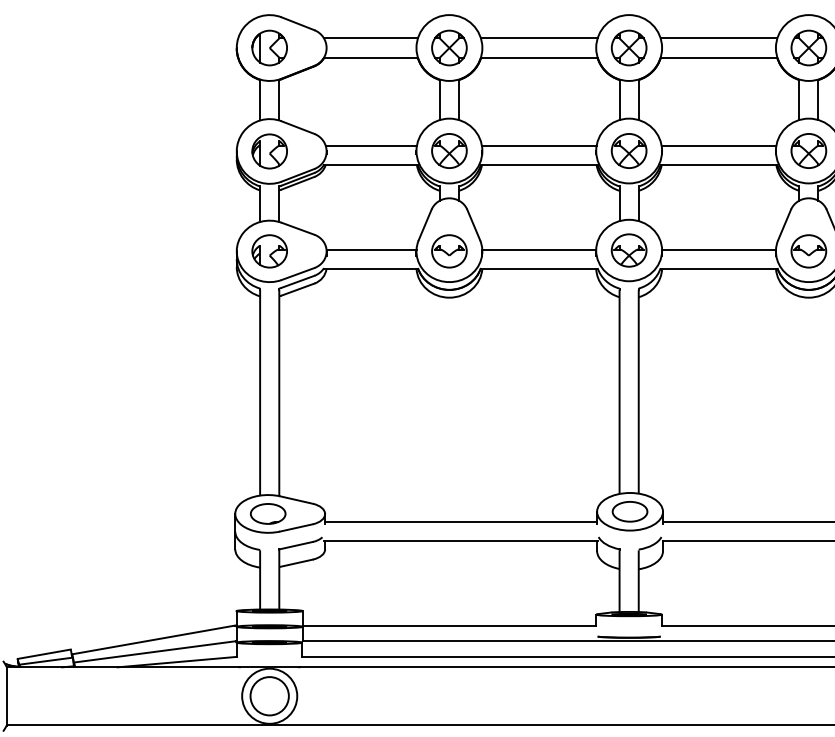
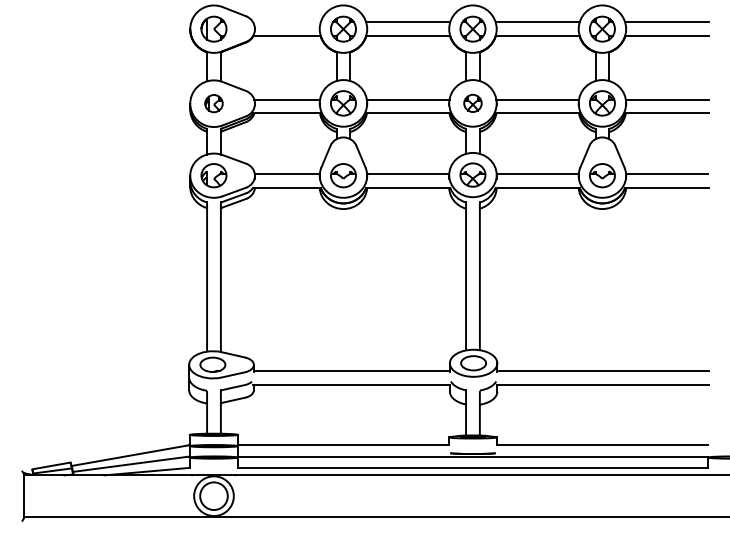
line: (370, 38) -> (286, 22), removed
part: (269, 151) -> (213, 103), size x0.7
part: (628, 151) -> (472, 103), size x0.7

